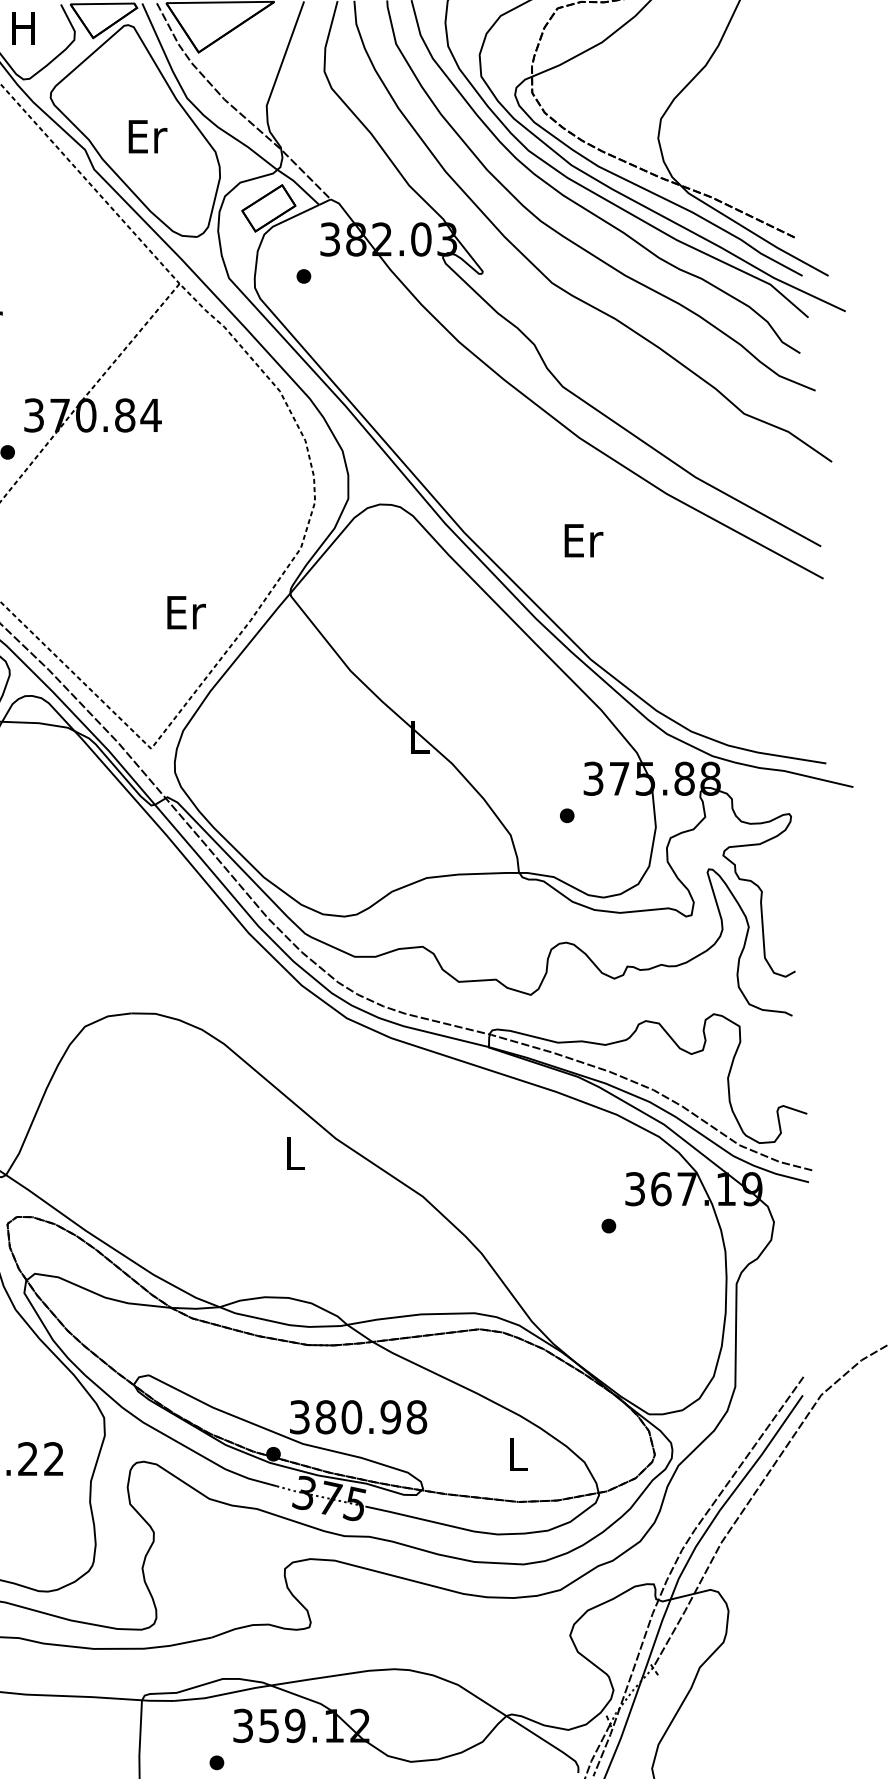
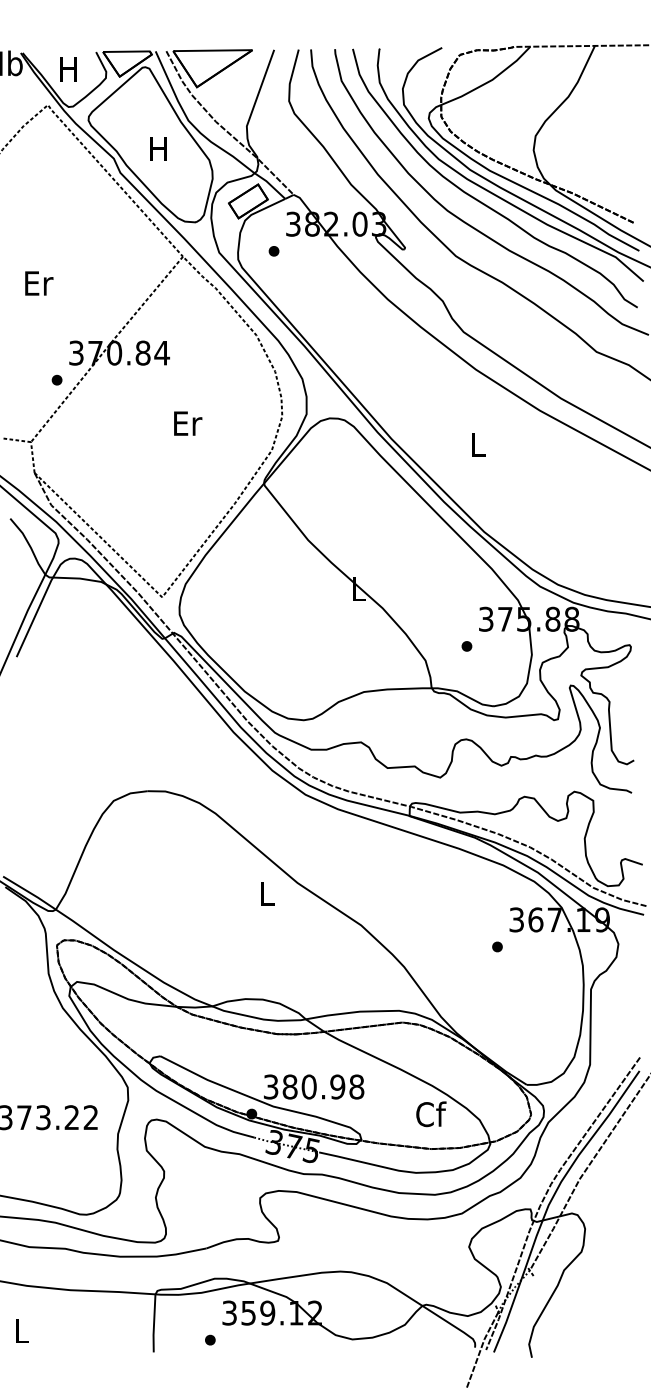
text: (147, 136) -> (159, 148), Er -> H
text: (584, 540) -> (479, 444), Er -> L
text: (187, 612) -> (188, 423), moved
text: (518, 1454) -> (431, 1114), L -> Cf

